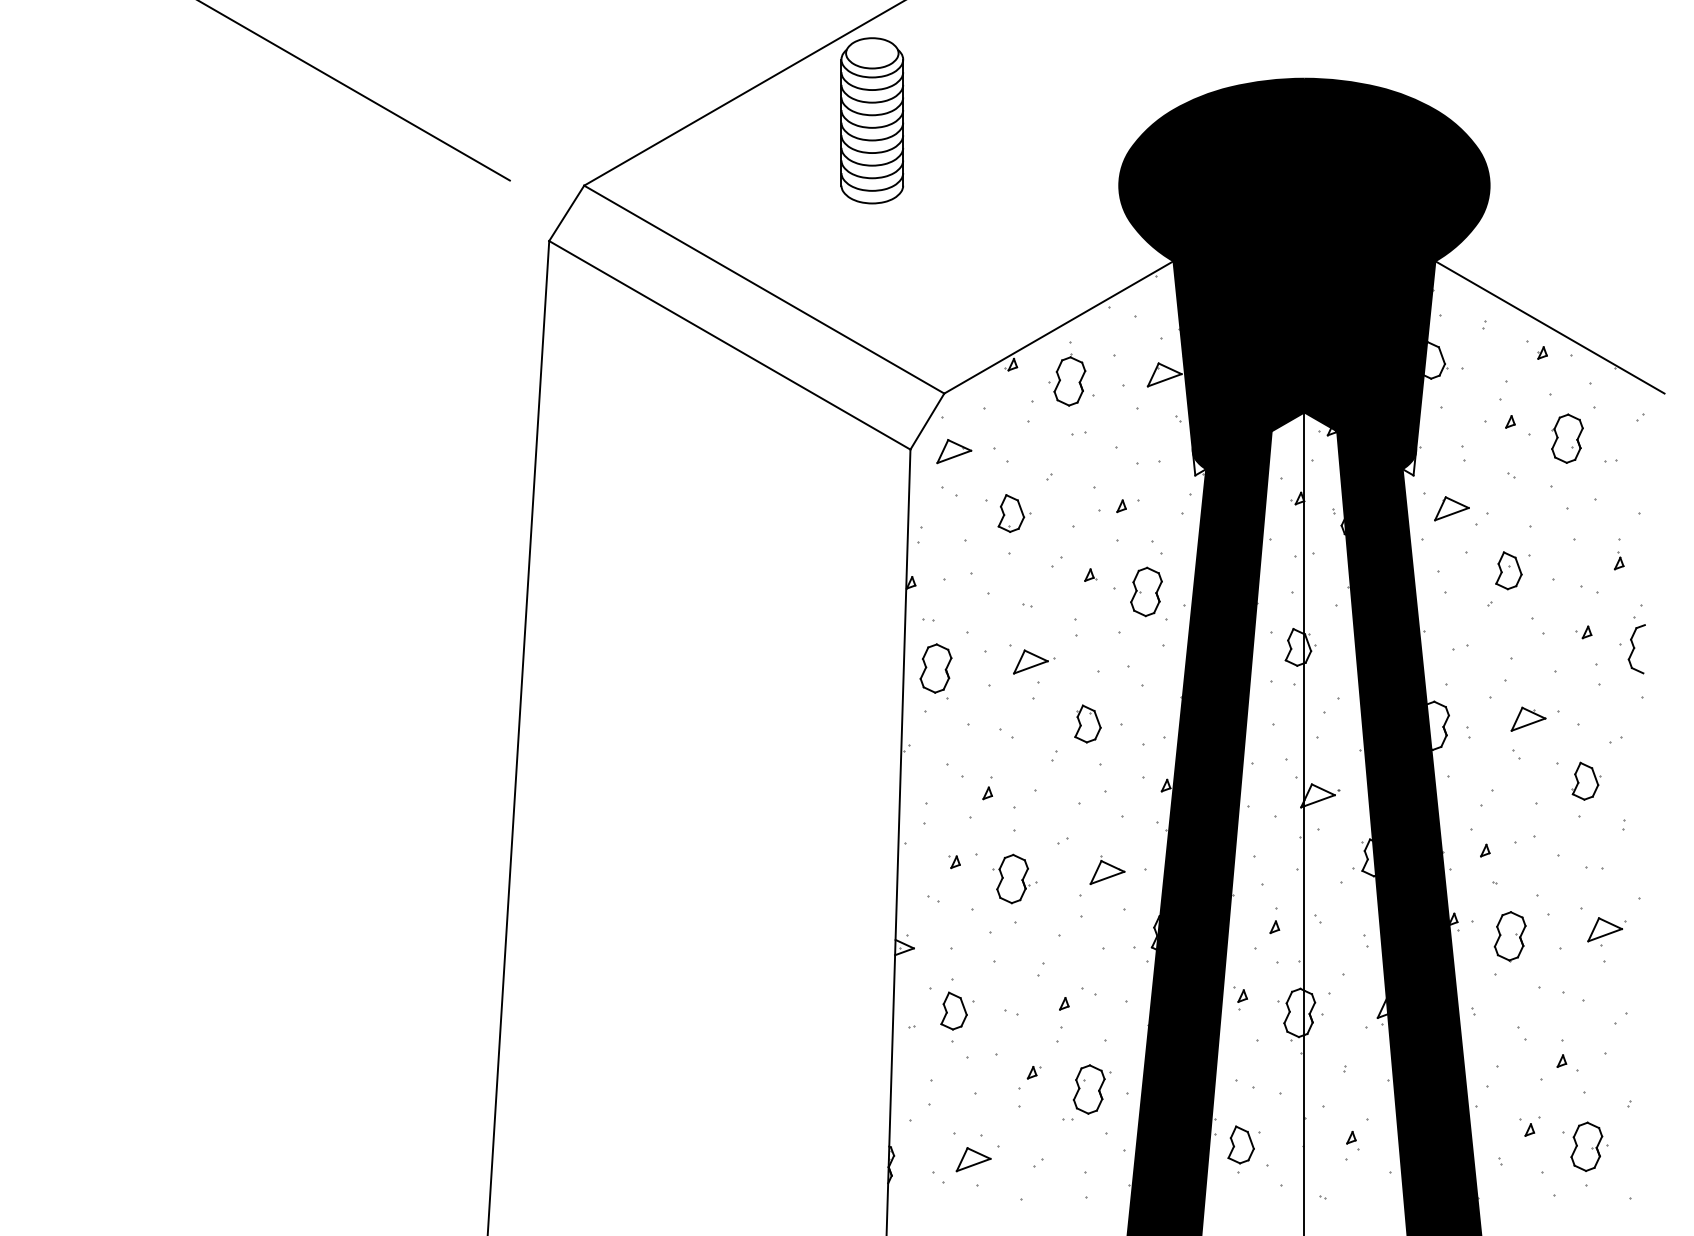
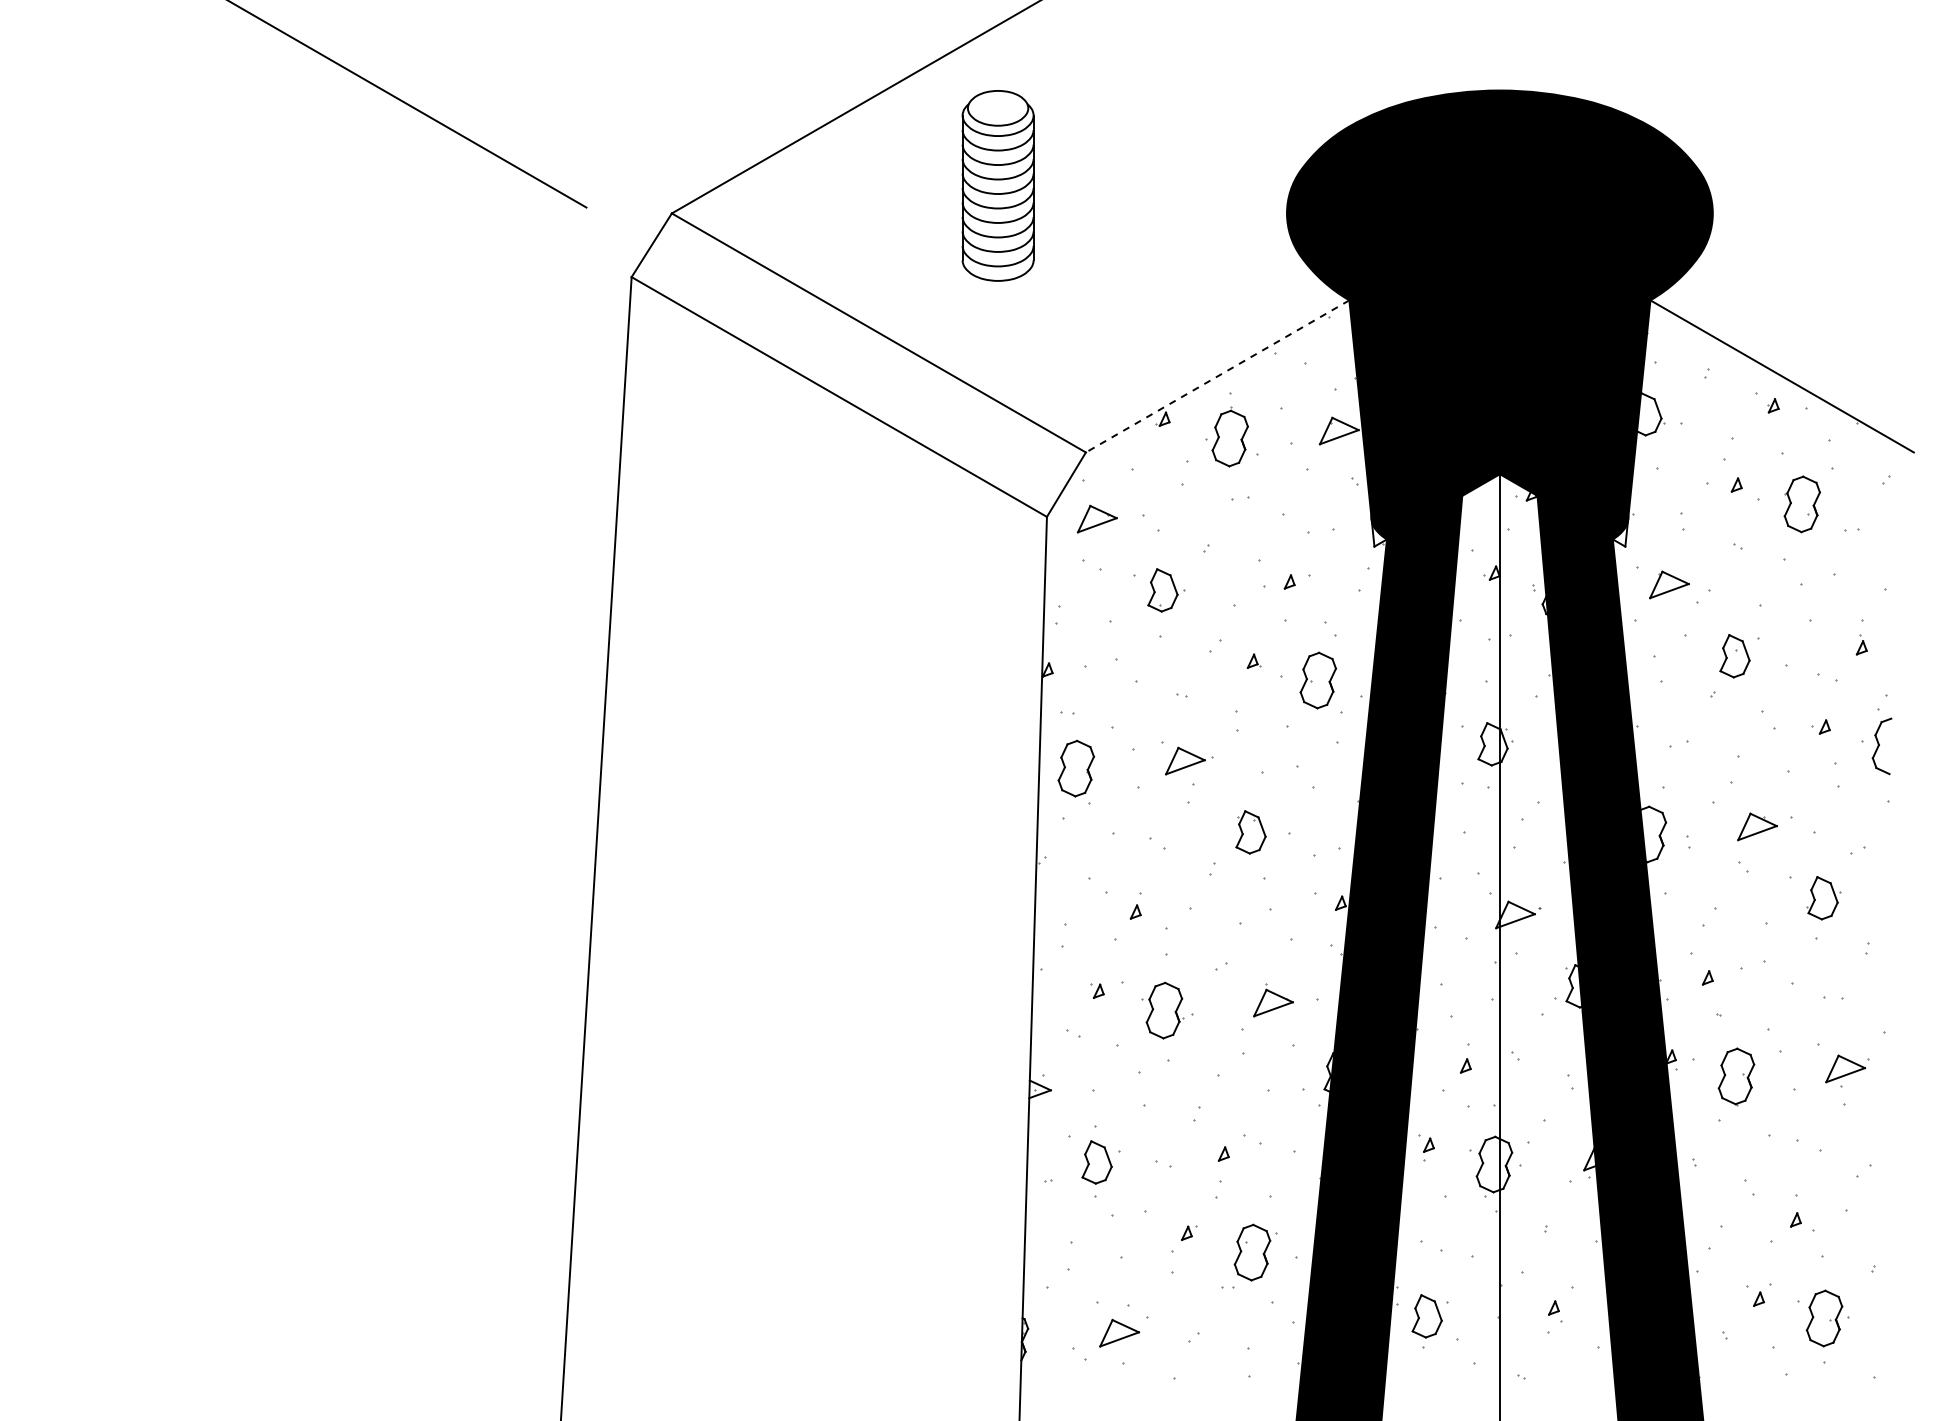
part: (871, 120) -> (997, 185), moved
line: (1058, 327) -> (1217, 376), solid -> dashed

